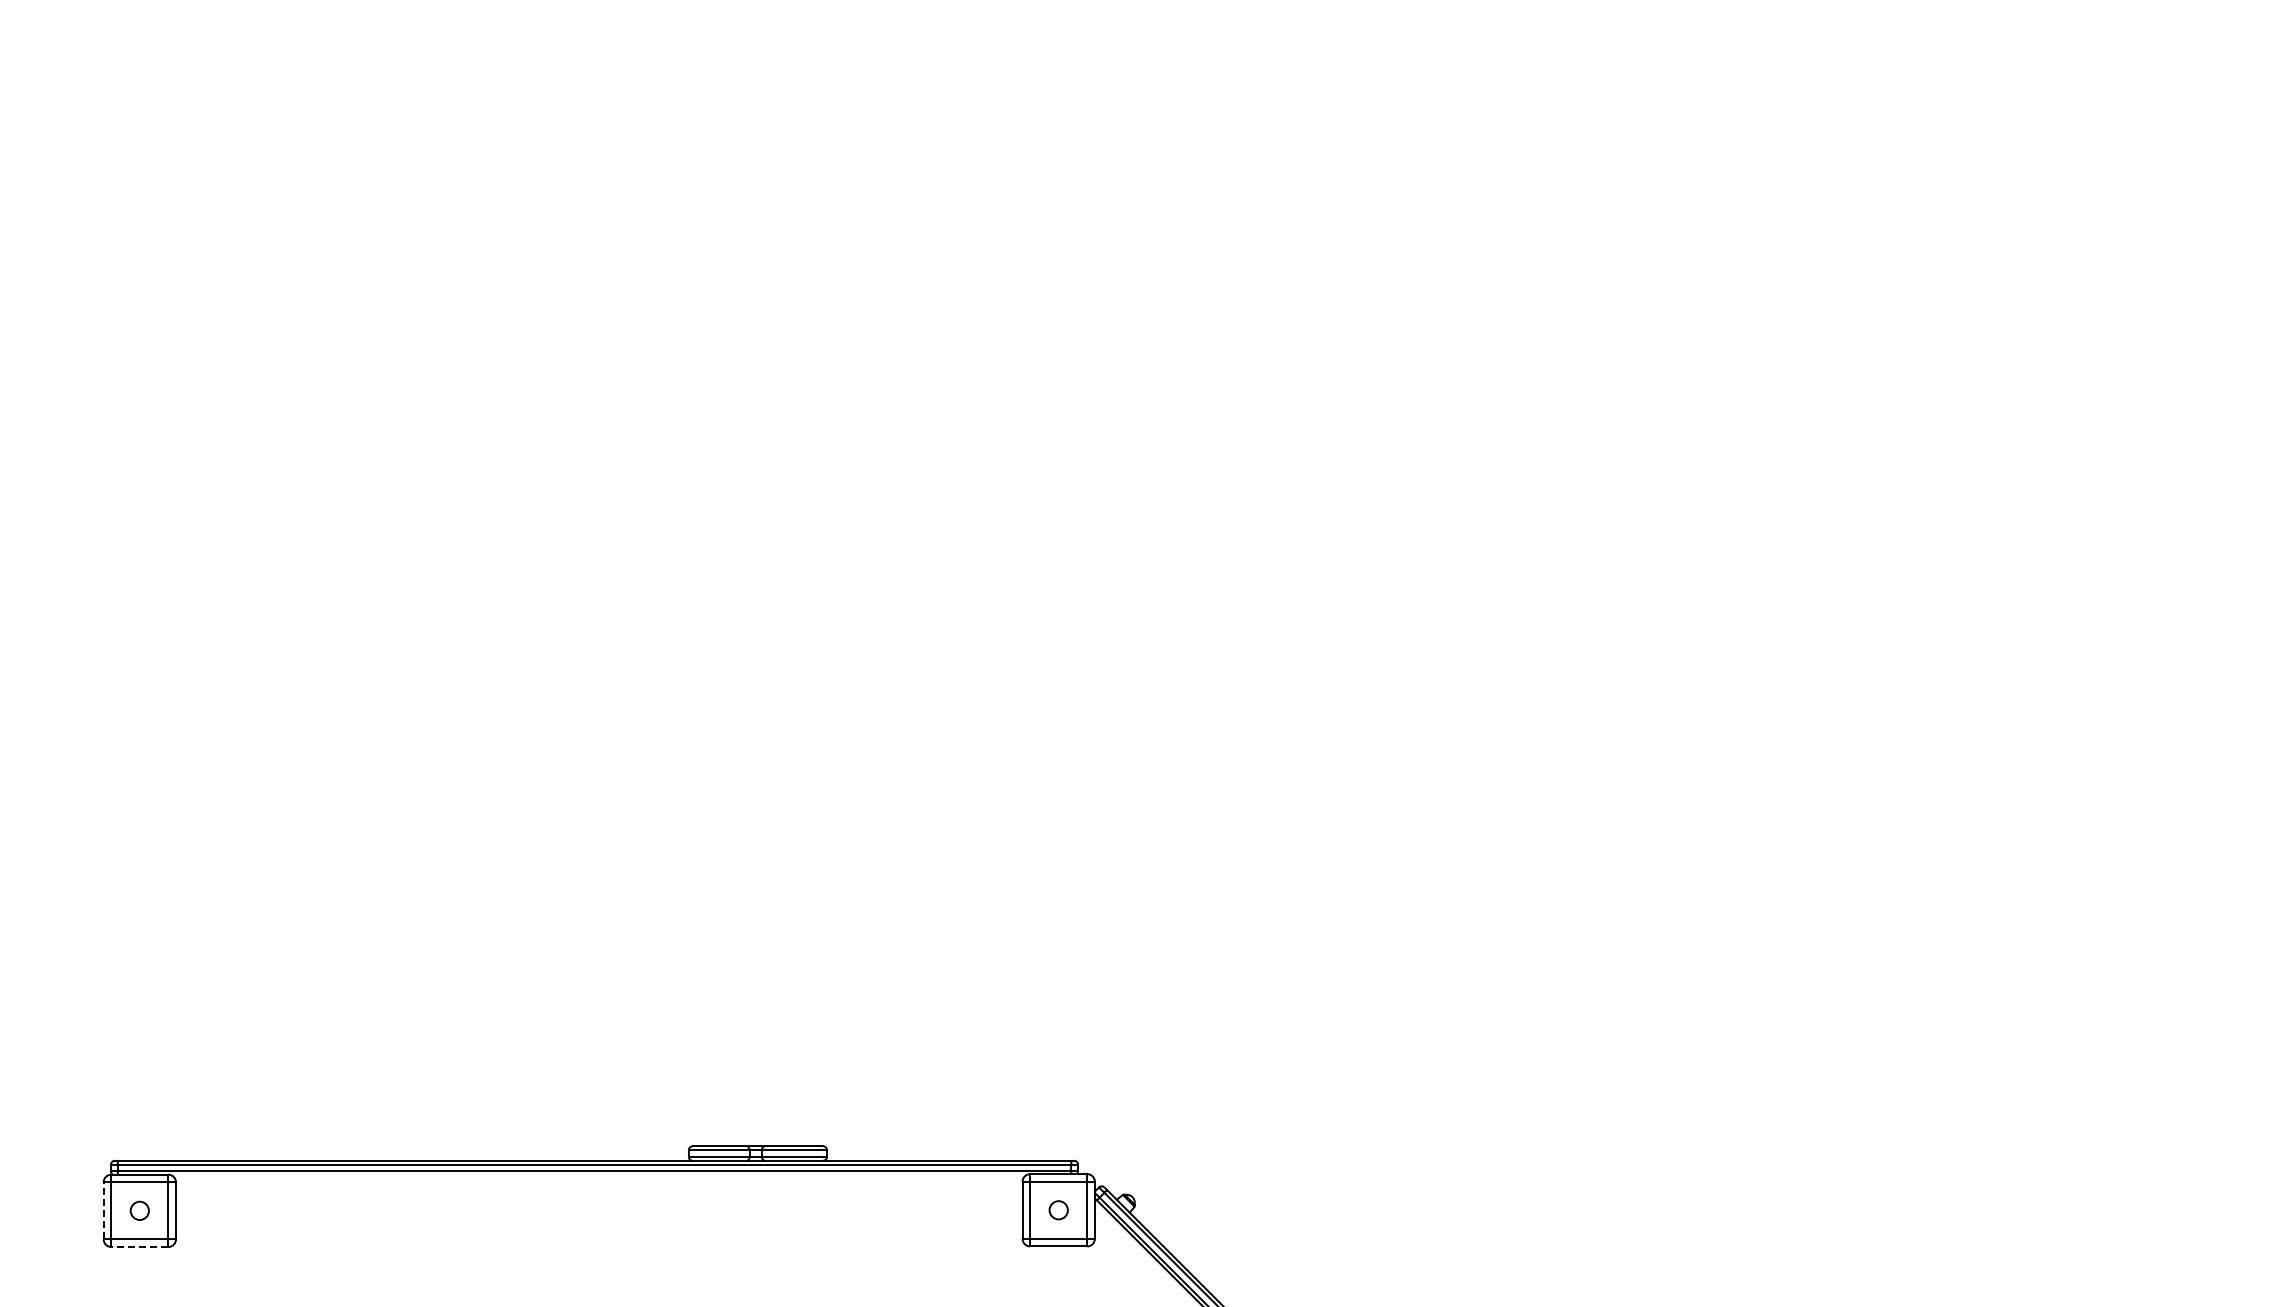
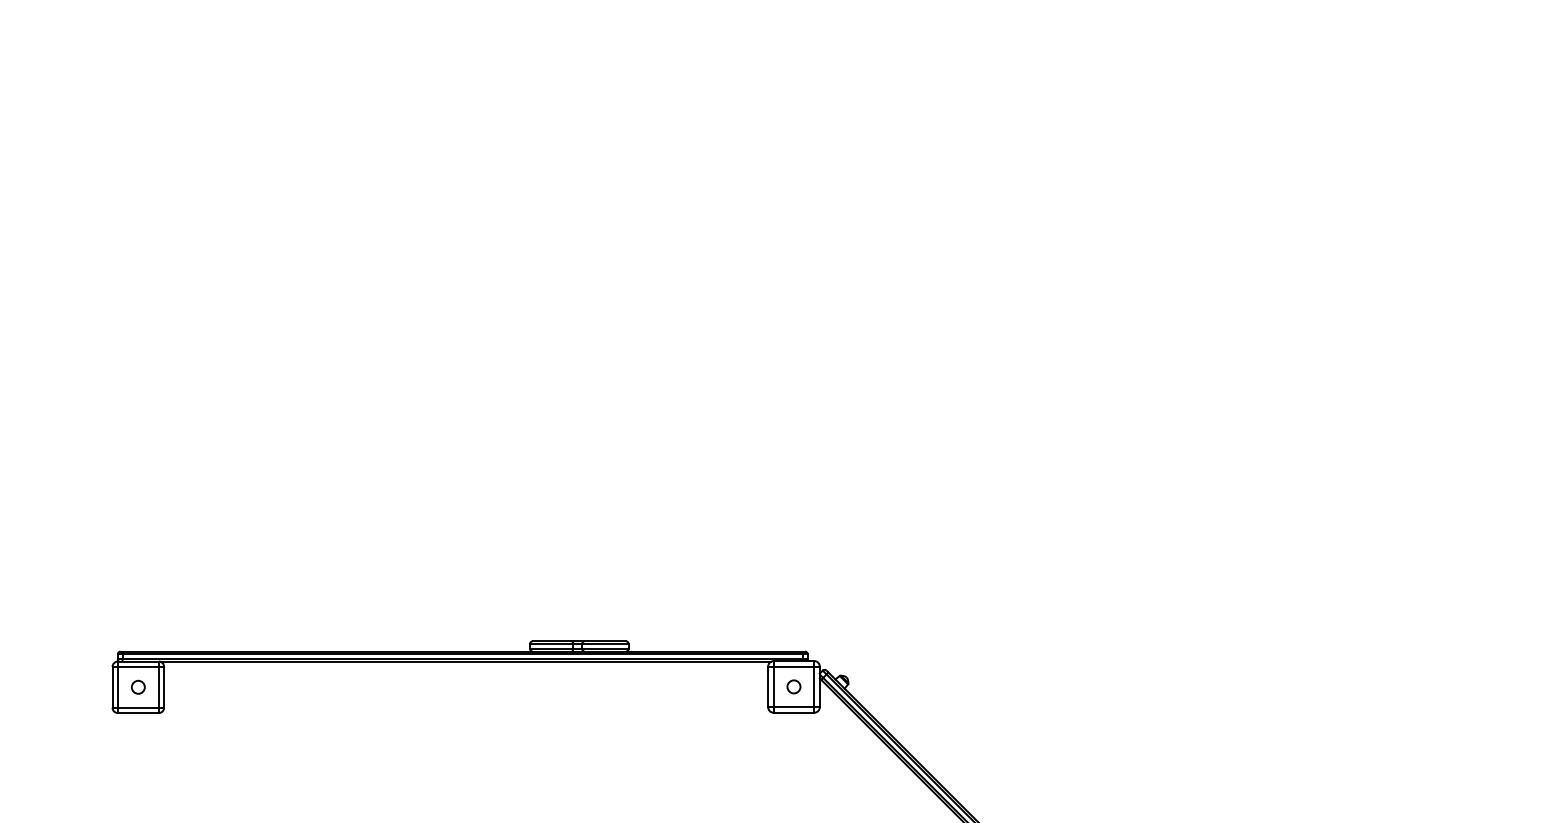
line: (598, 1175) -> (465, 662), added
line: (103, 1210) -> (112, 687), dashed -> solid
line: (139, 1247) -> (138, 713), dashed -> solid

